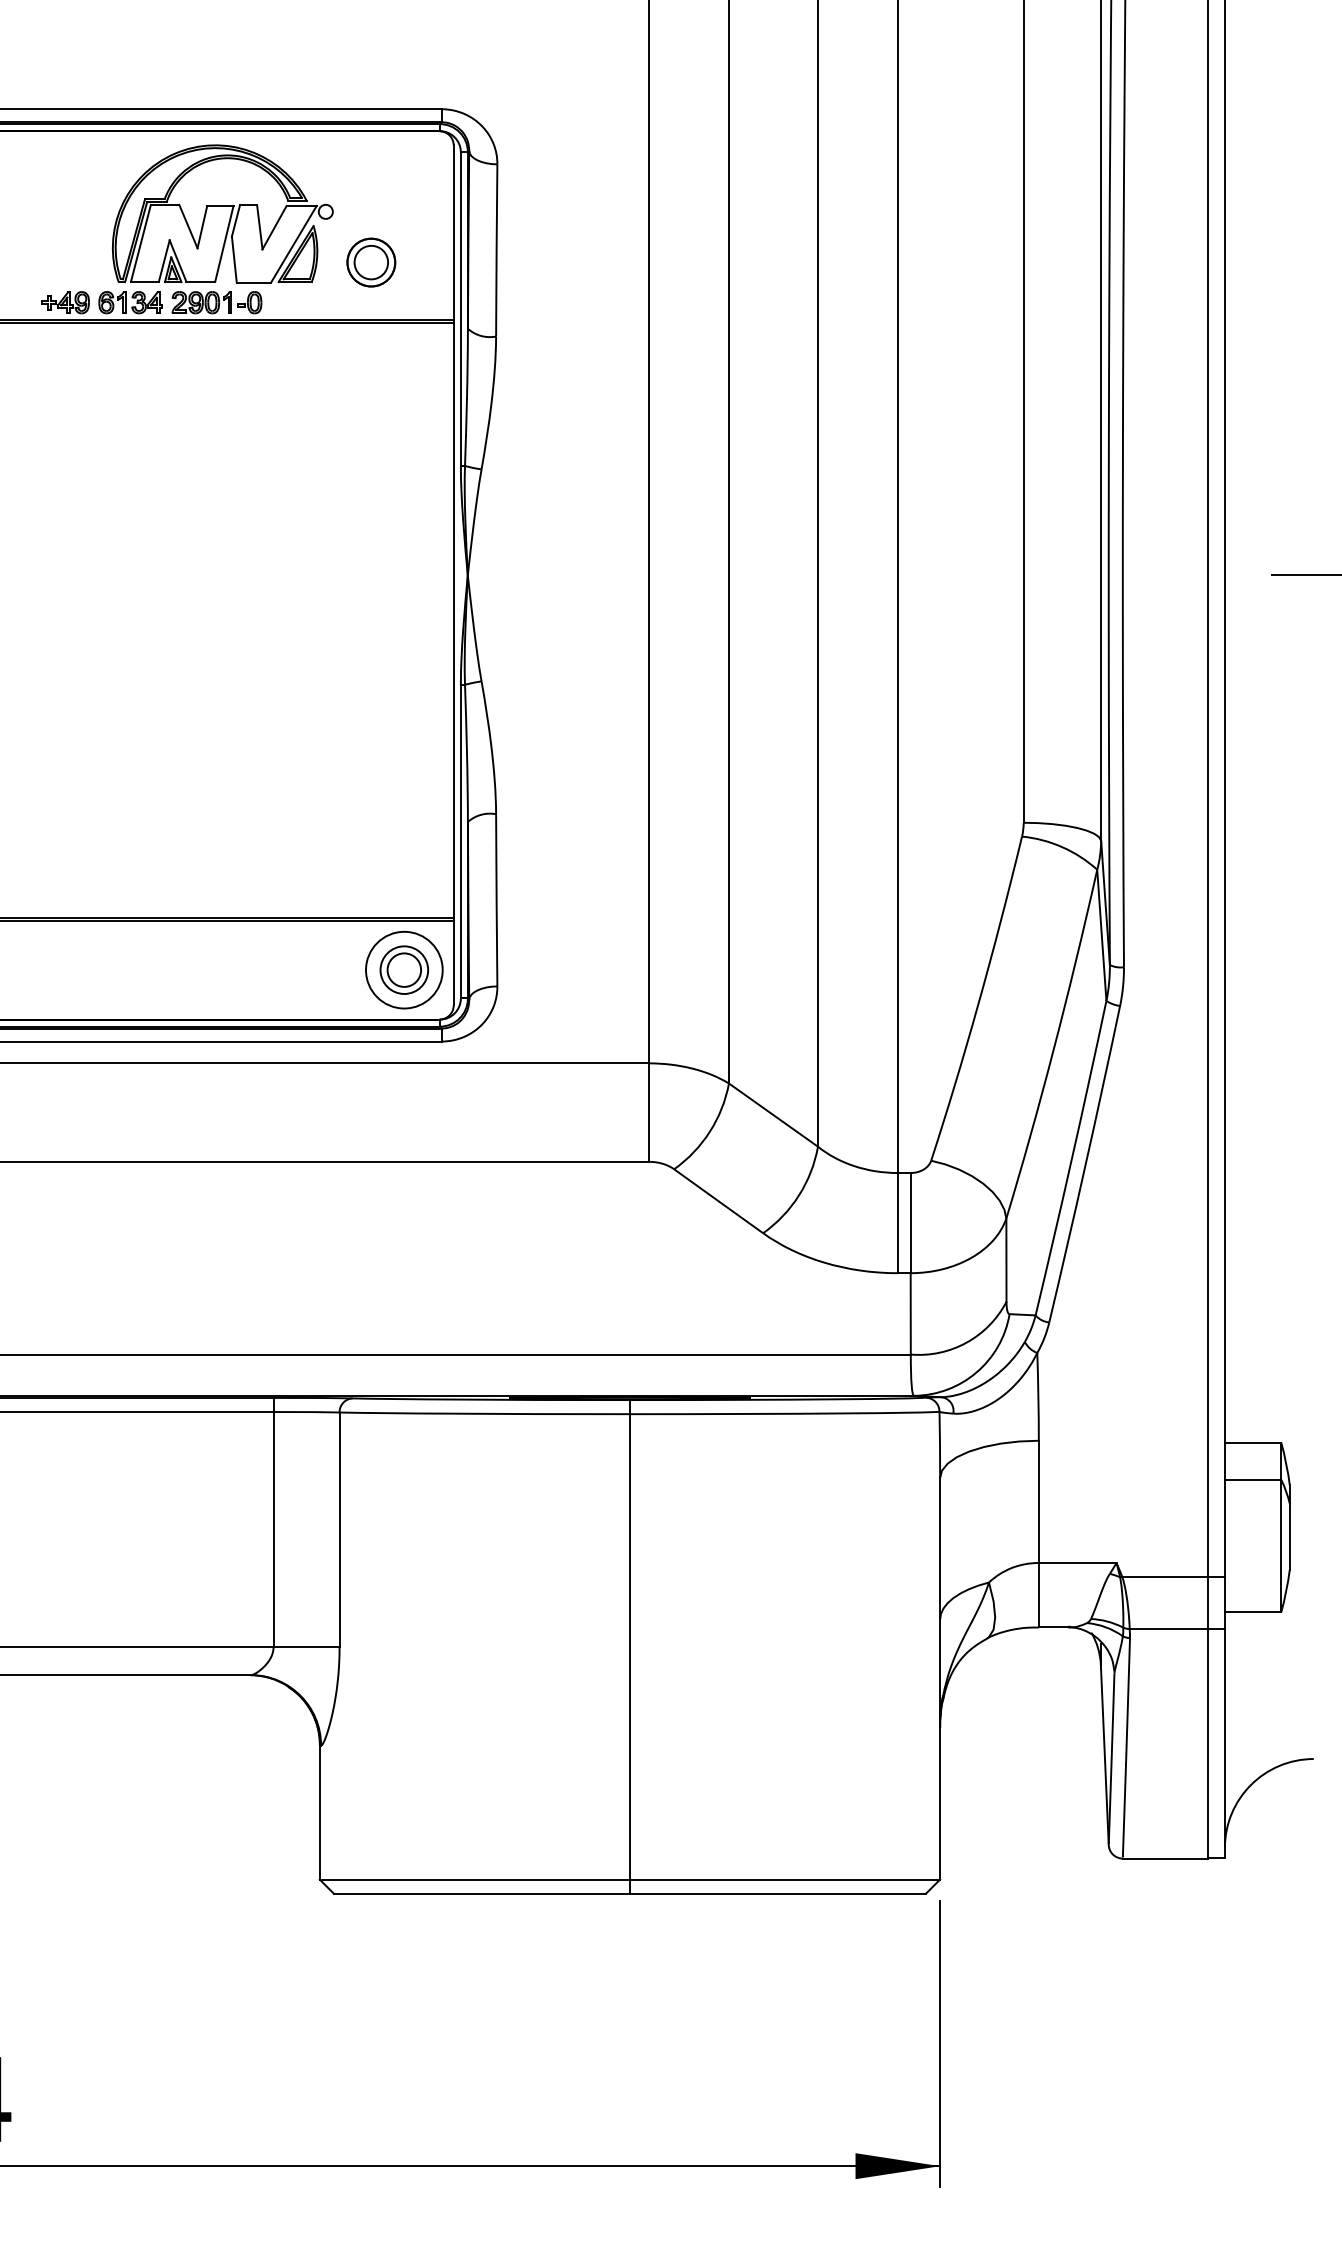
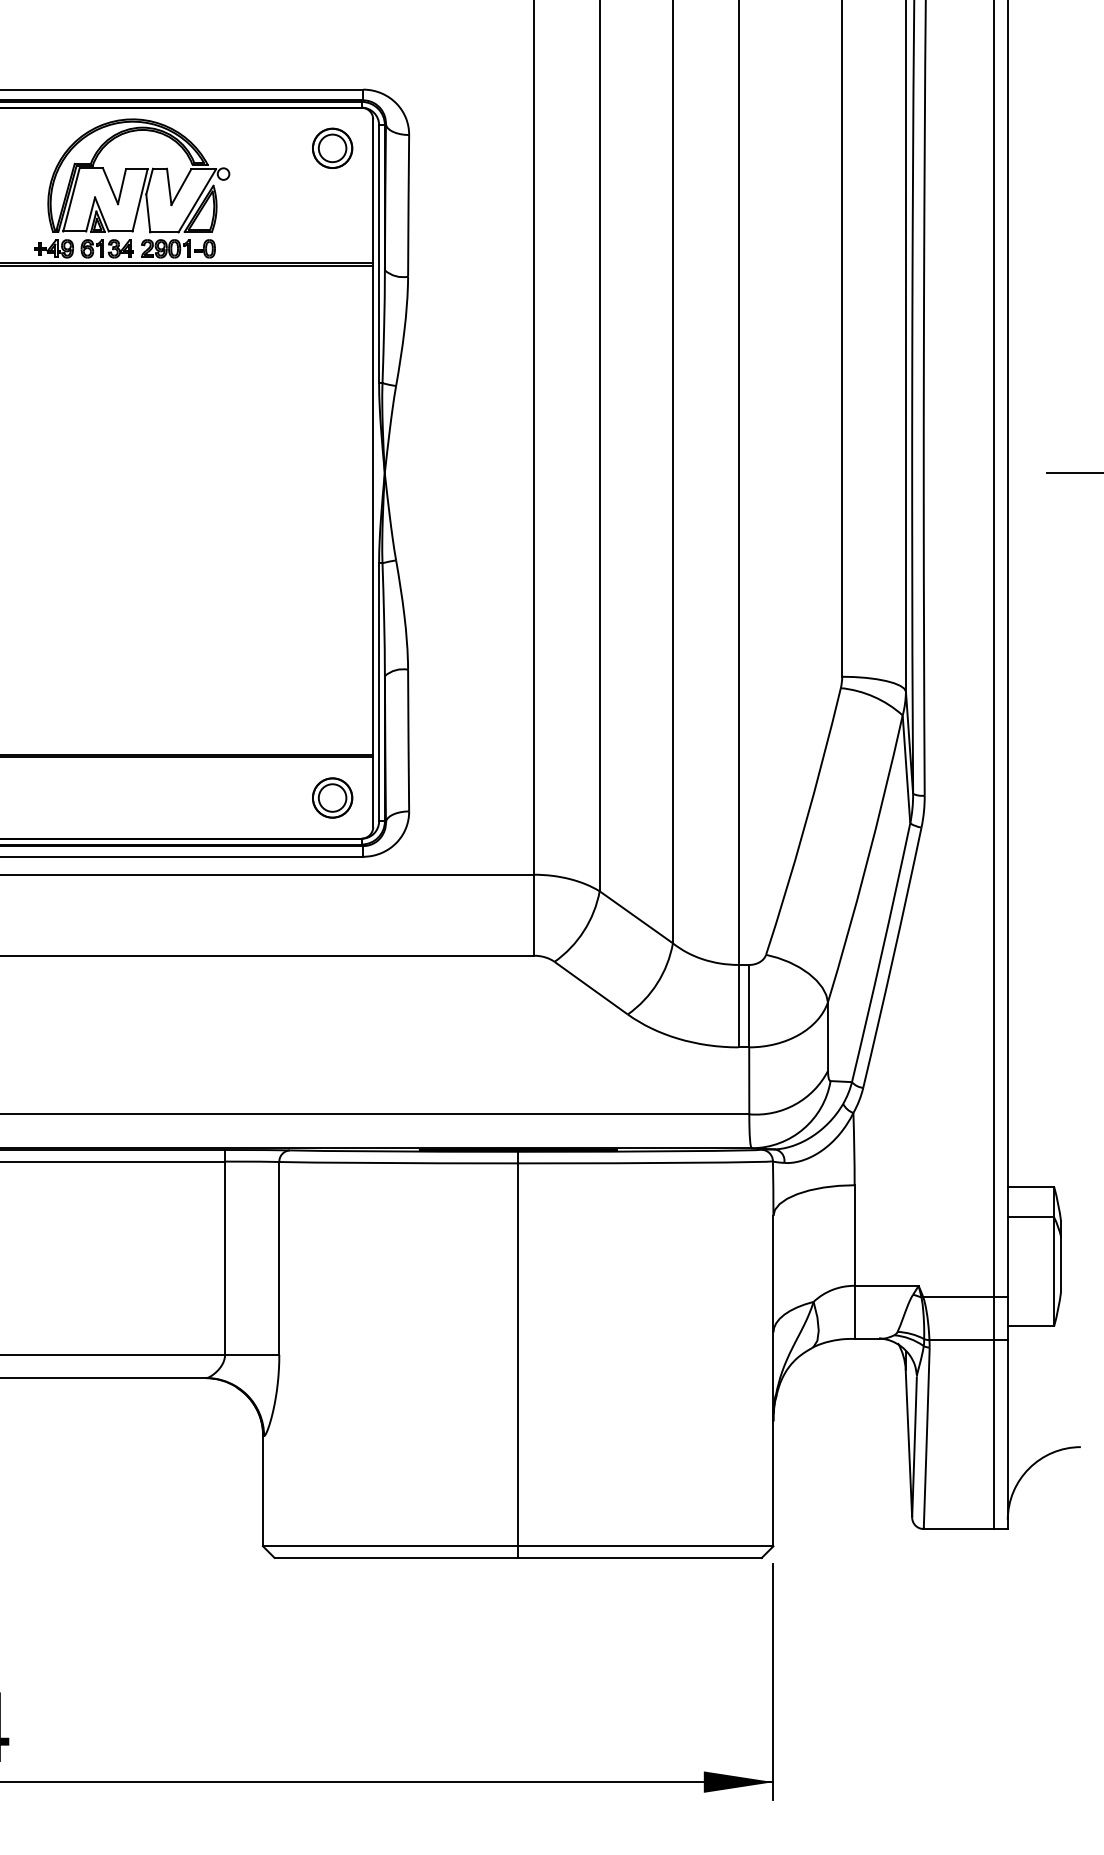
part: (222, 213) -> (138, 175), moved
part: (371, 262) -> (332, 148), moved
circle: (404, 970) -> (332, 798), size x0.62

